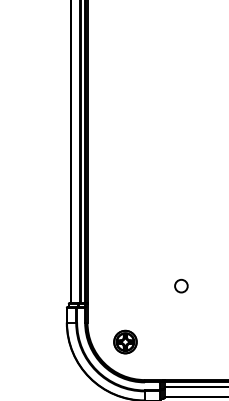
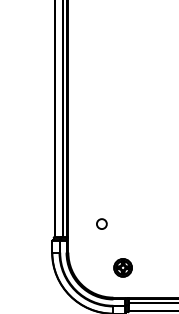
circle: (180, 285) -> (101, 223), moved
part: (124, 341) -> (122, 267), moved

